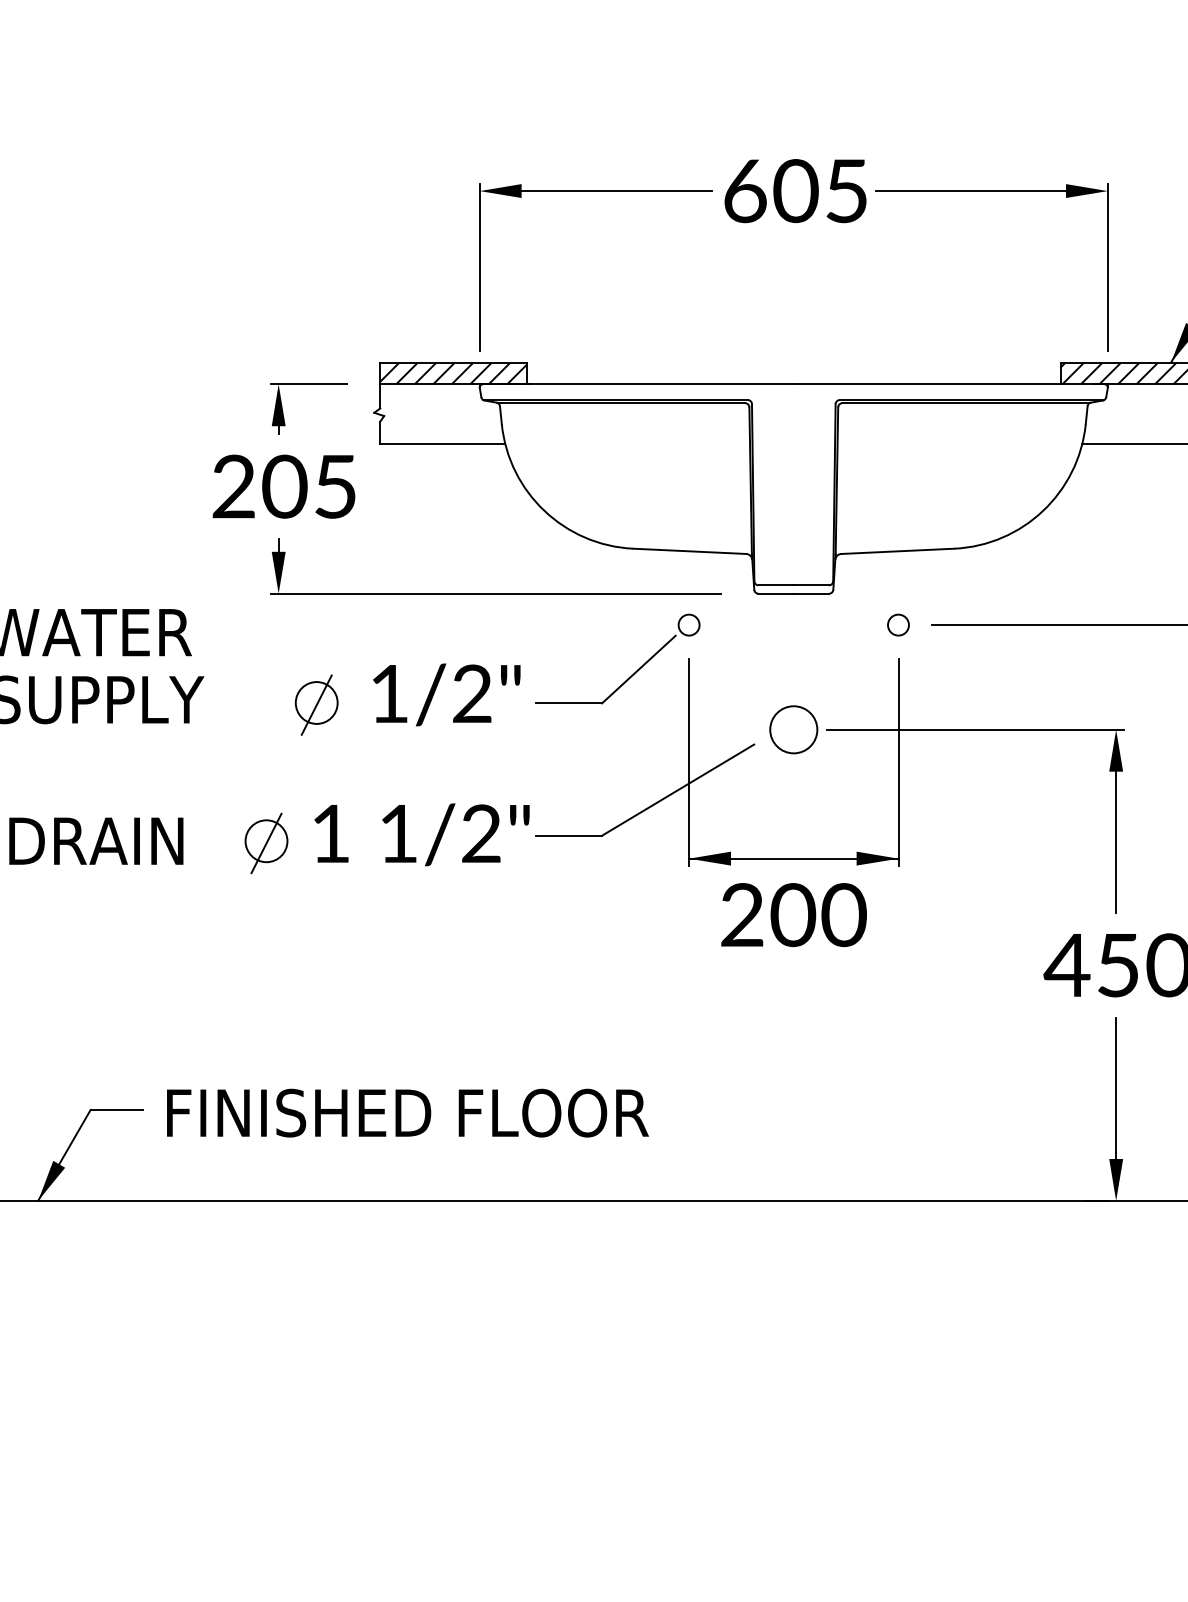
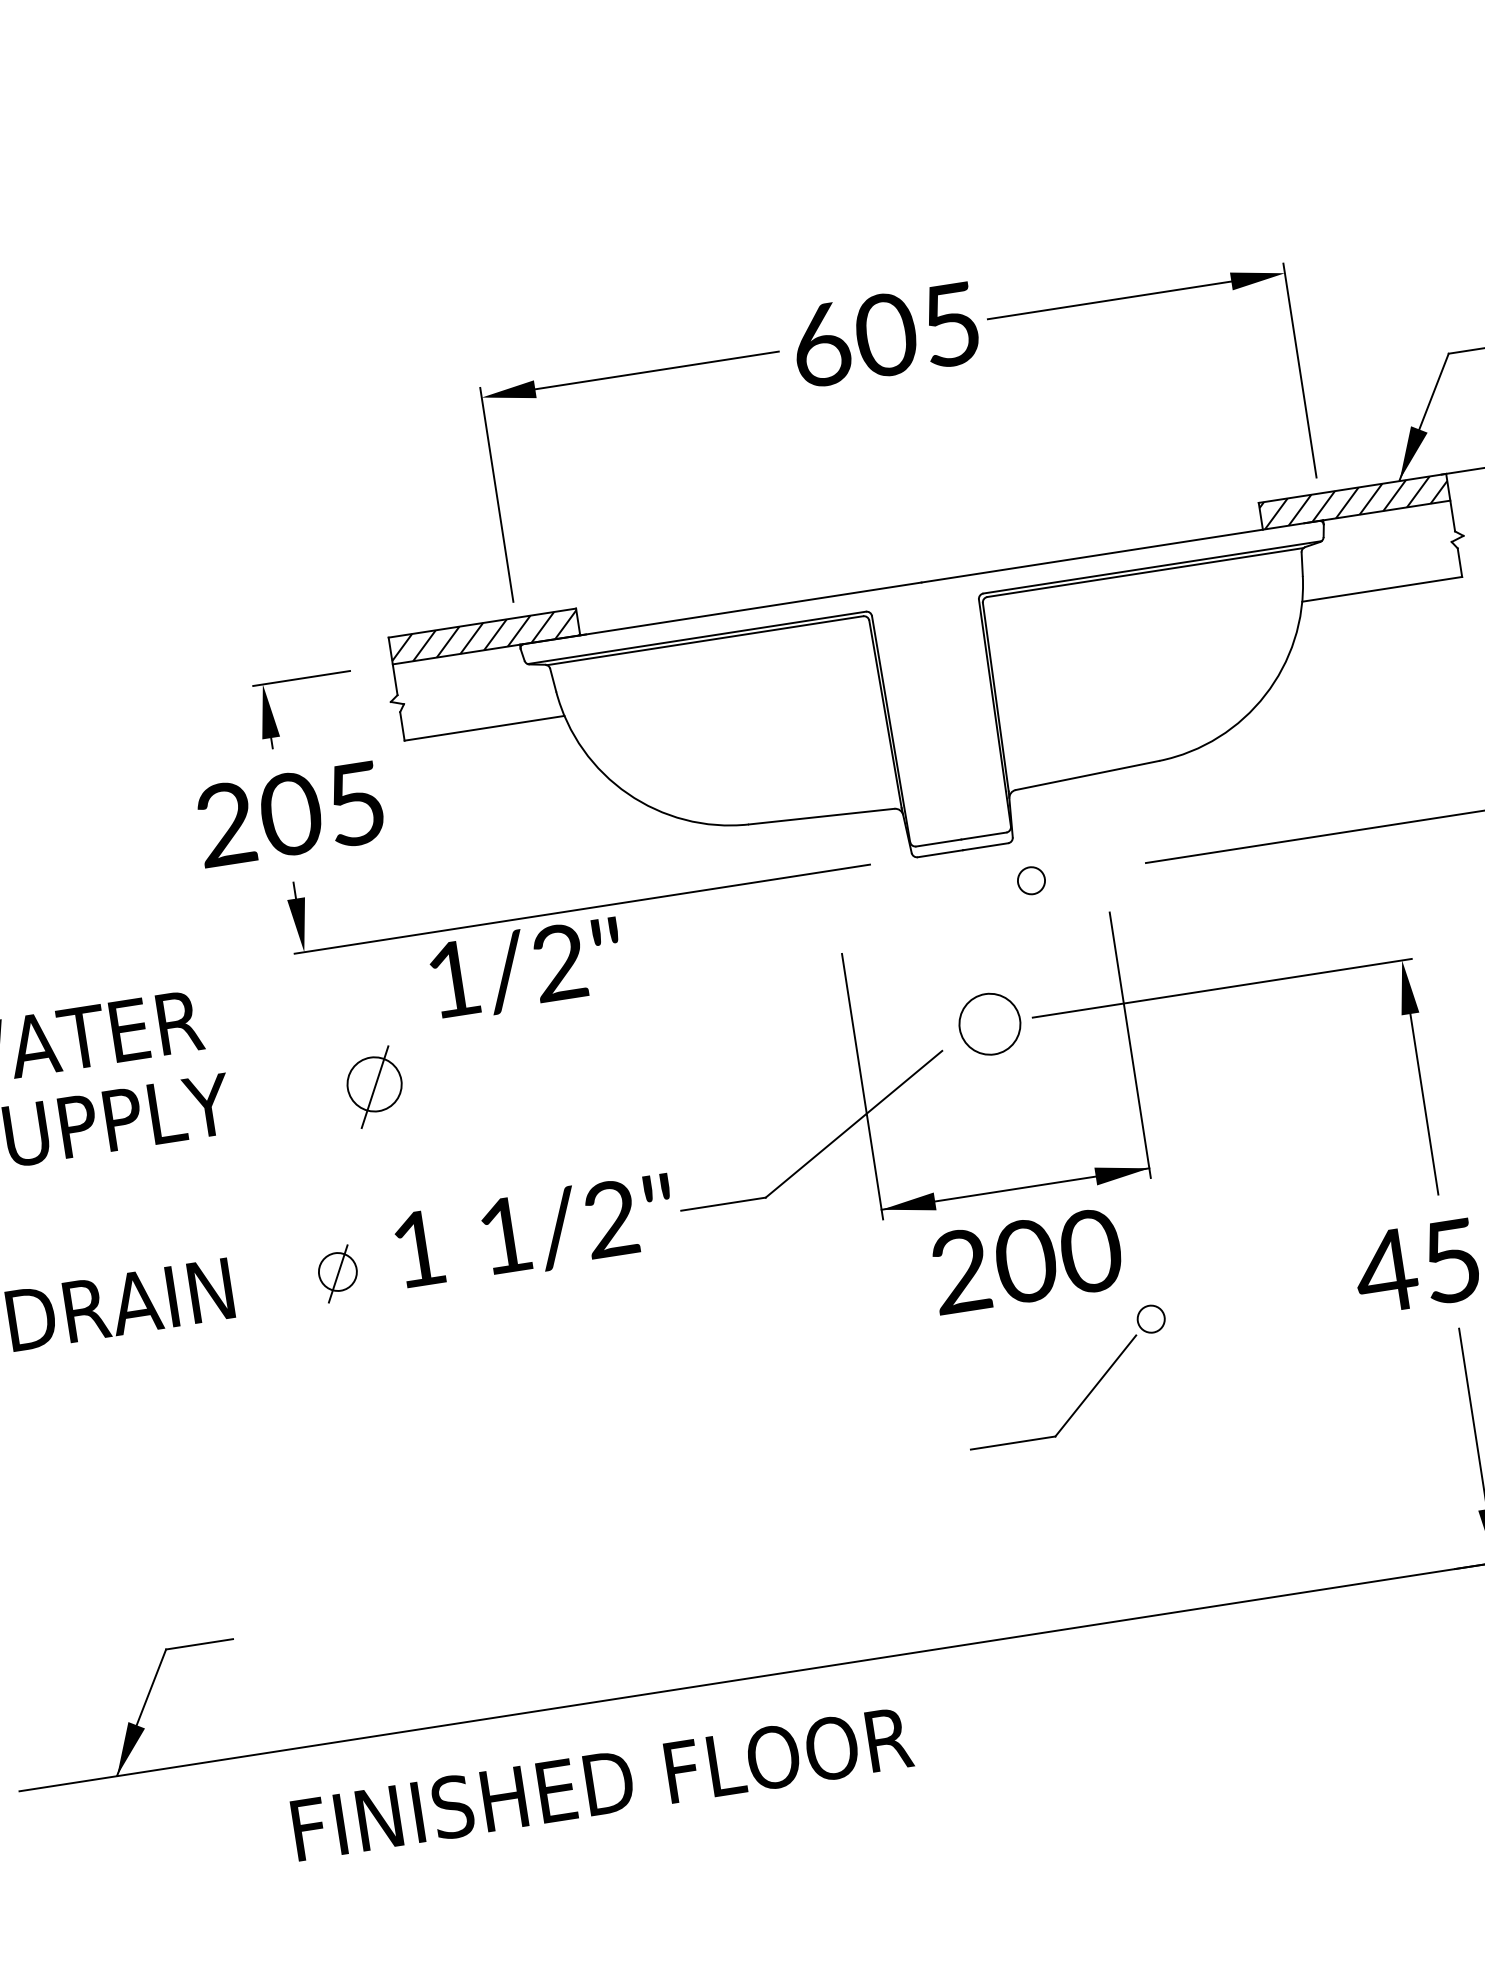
circle: (898, 624) -> (1031, 879), moved
part: (630, 675) -> (1086, 1395), moved
text: (446, 694) -> (526, 968), moved
part: (266, 843) -> (338, 1274), size x0.7
text: (407, 1112) -> (601, 1783), moved

